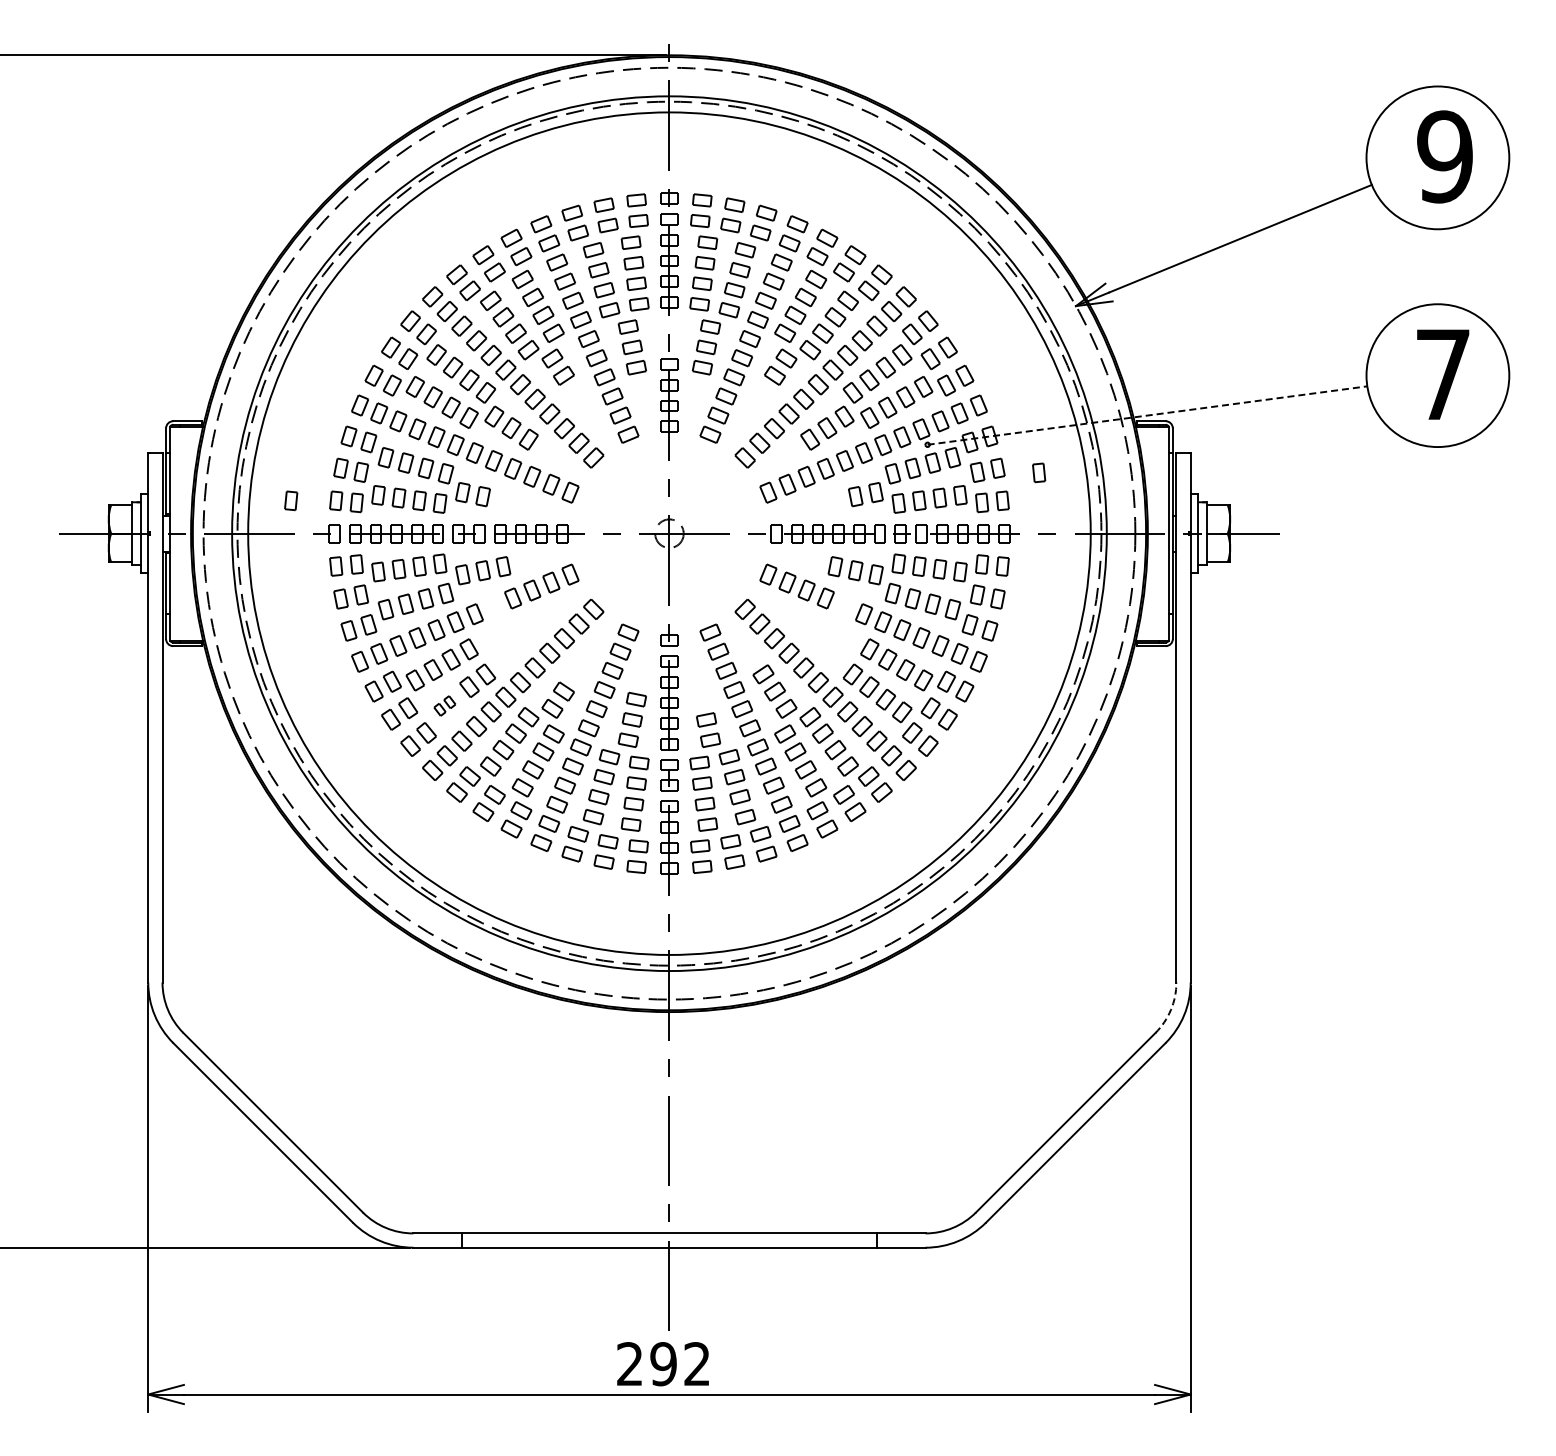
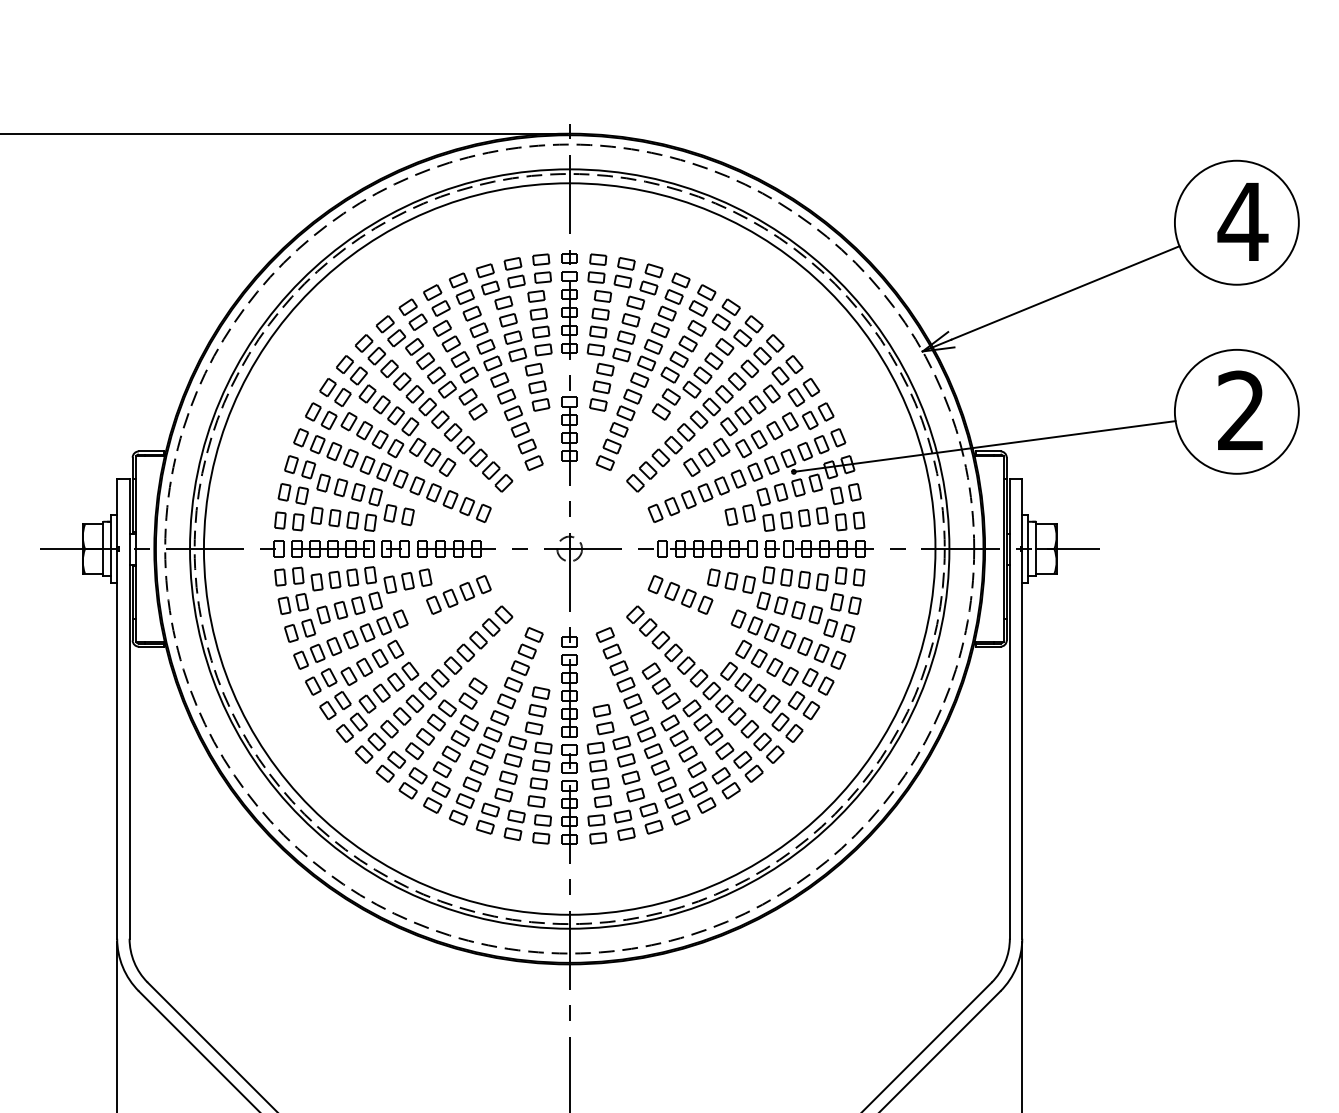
text: (1444, 156) -> (1242, 221), 9 -> 4
text: (1442, 373) -> (1240, 409), 7 -> 2
line: (1147, 415) -> (984, 446), dashed -> solid
part: (1039, 472) -> (890, 495), removed
part: (291, 500) -> (241, 520), removed
part: (444, 705) -> (374, 698), size x1.67
arc: (1170, 1009) -> (1004, 962), dashed -> solid

